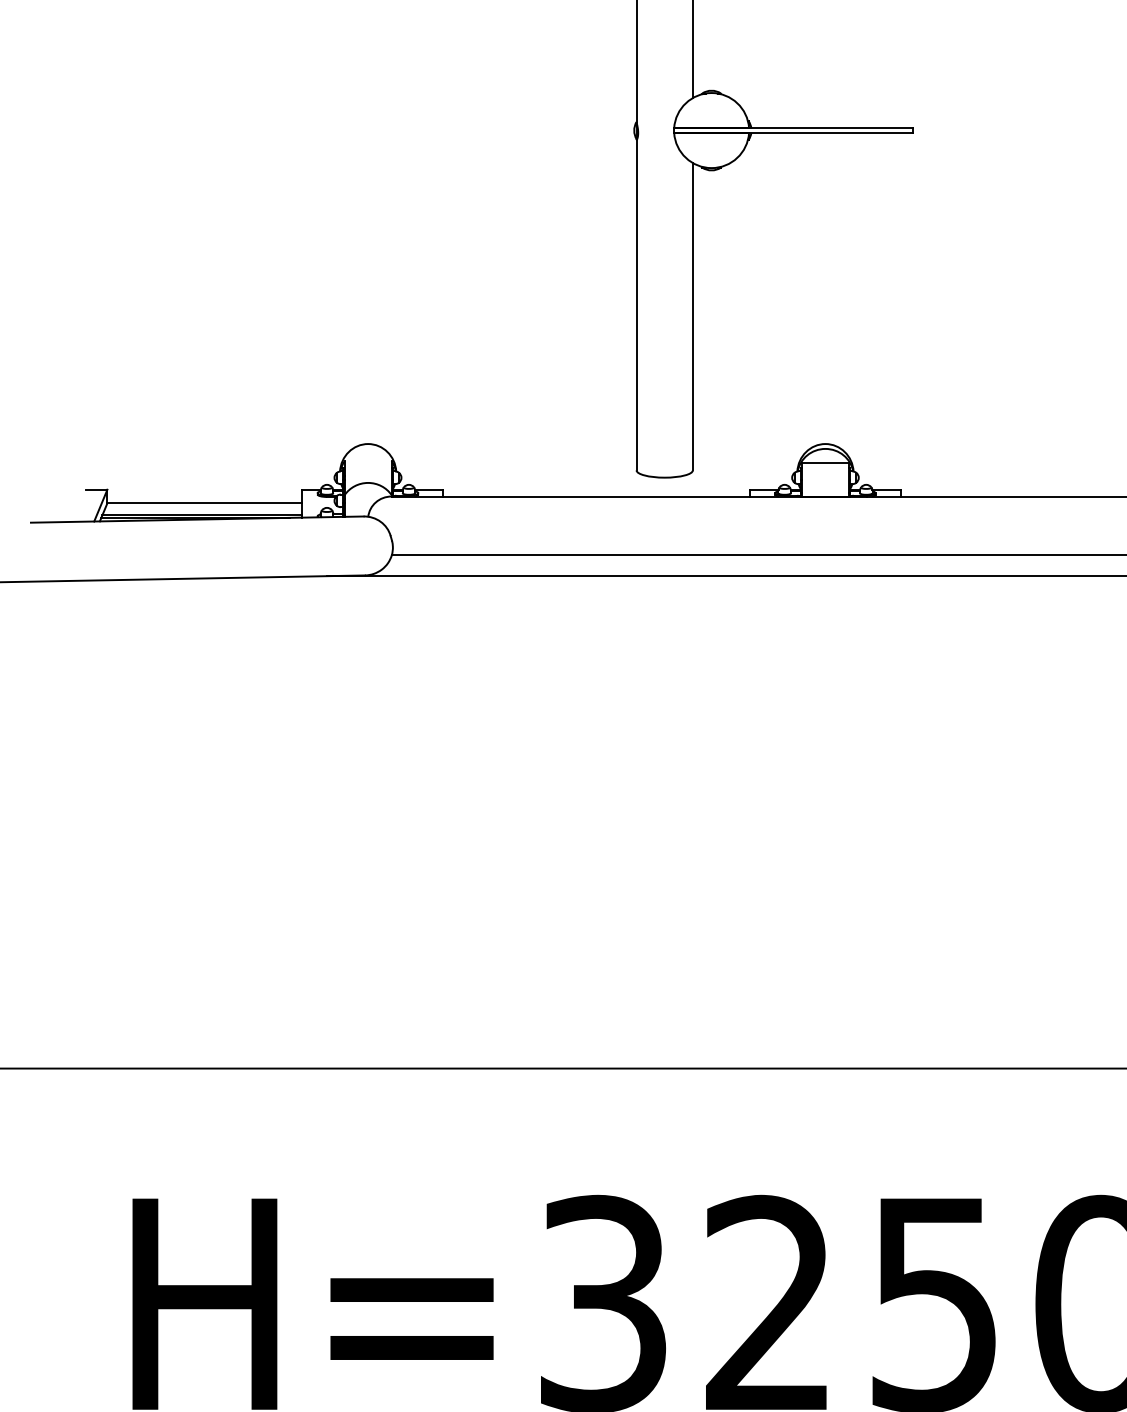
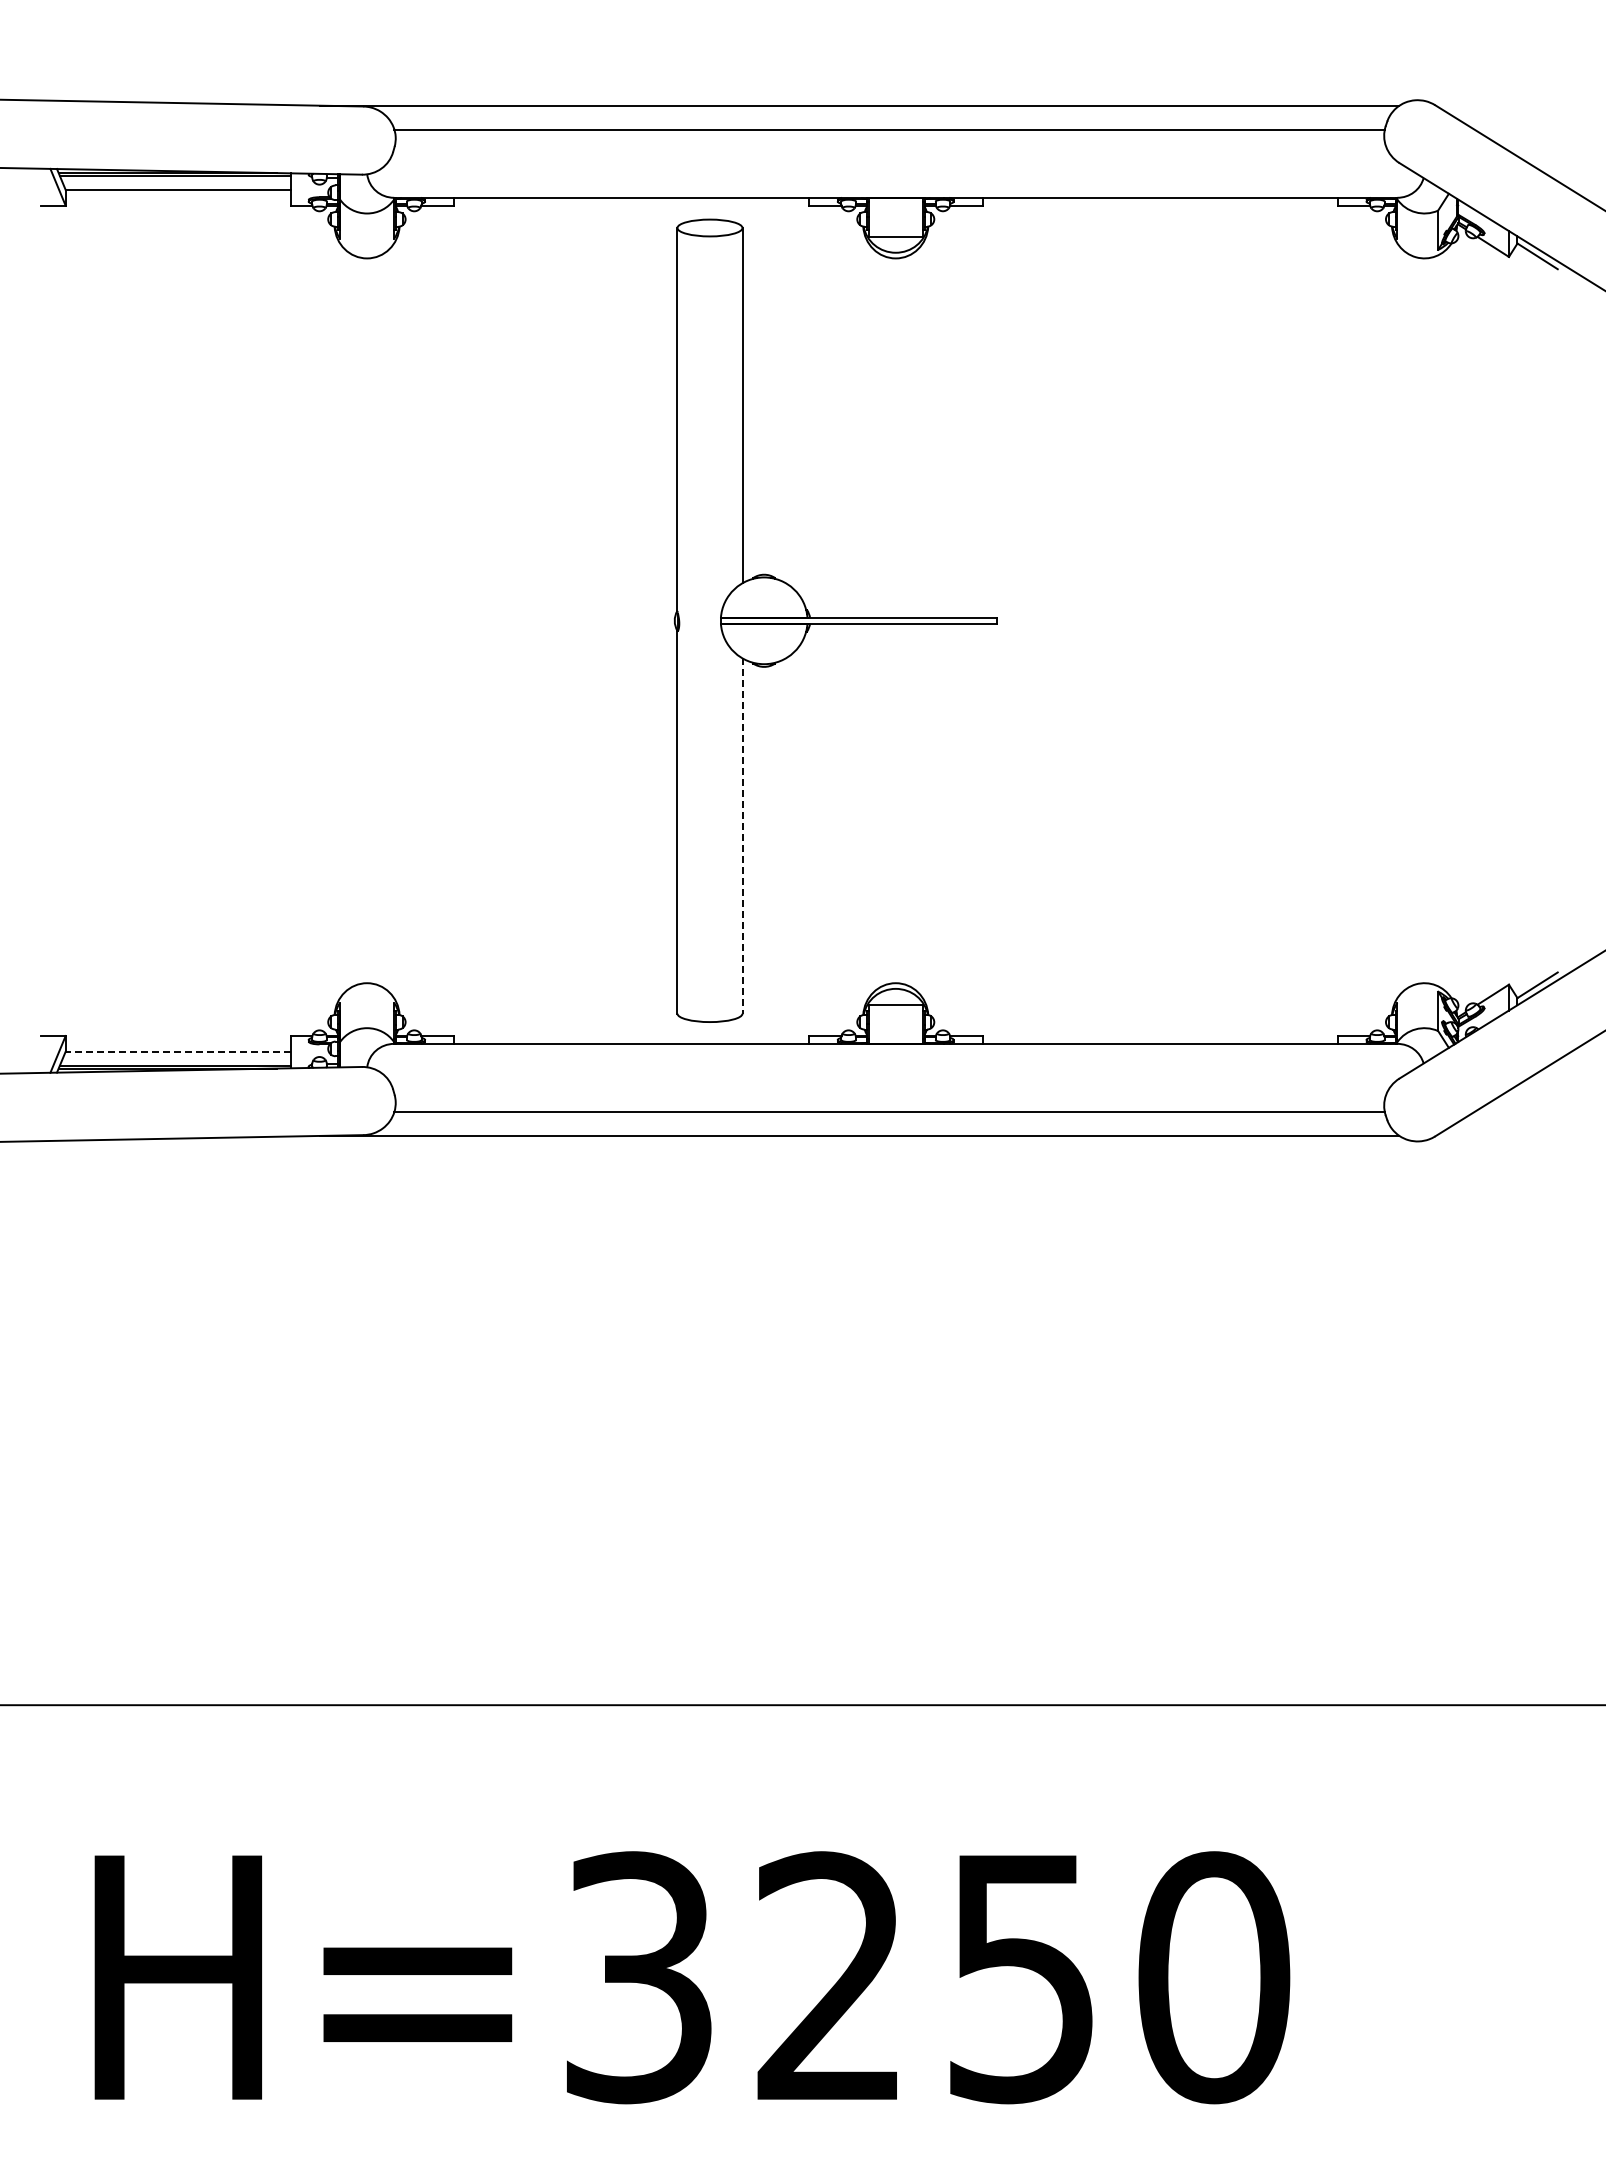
line: (692, 317) -> (742, 836), solid -> dashed
line: (205, 503) -> (178, 1051), solid -> dashed

